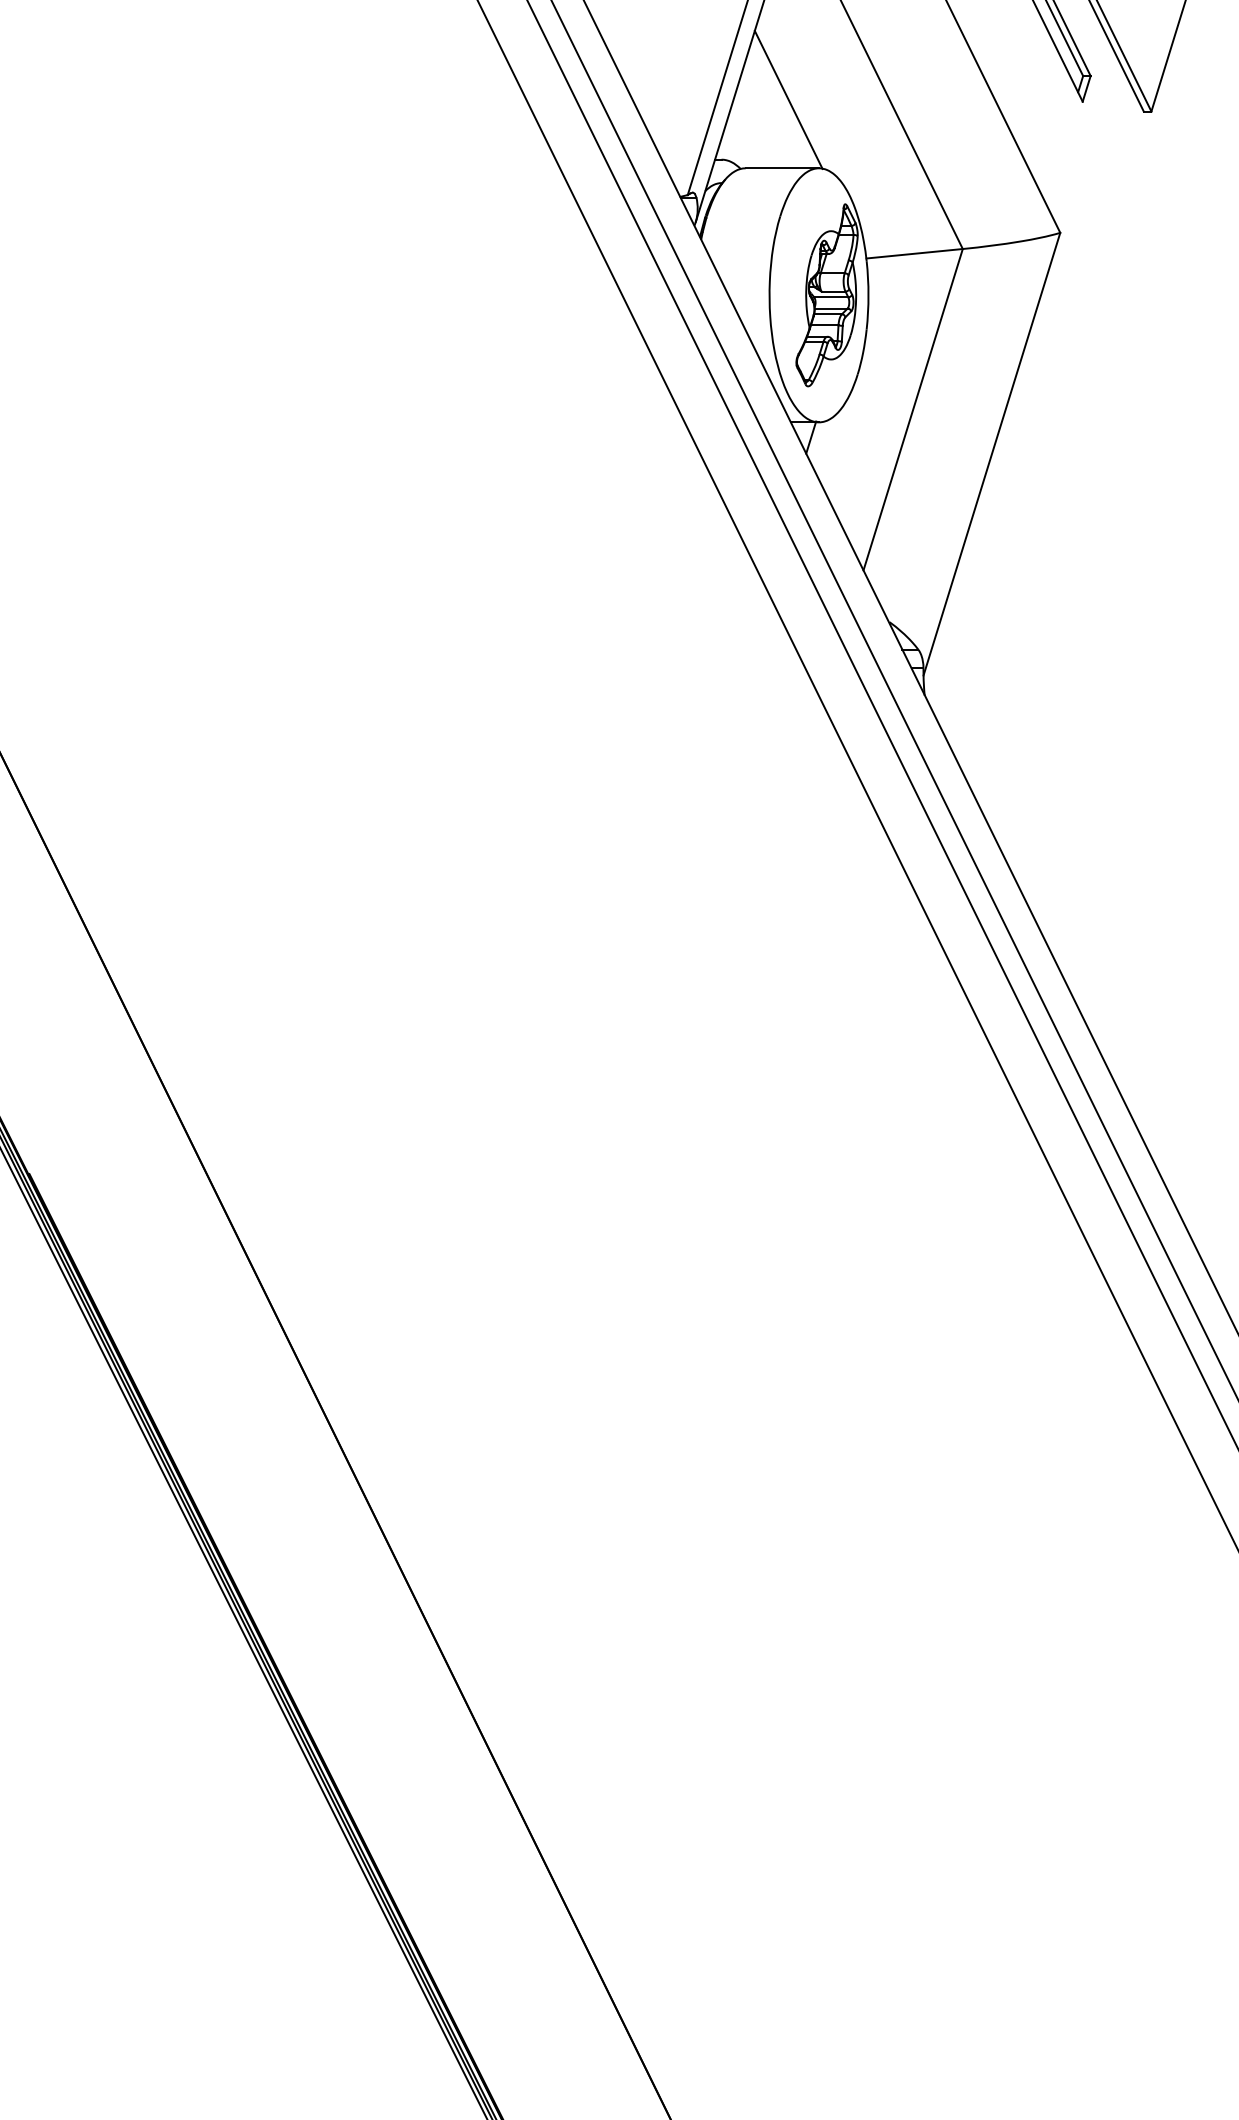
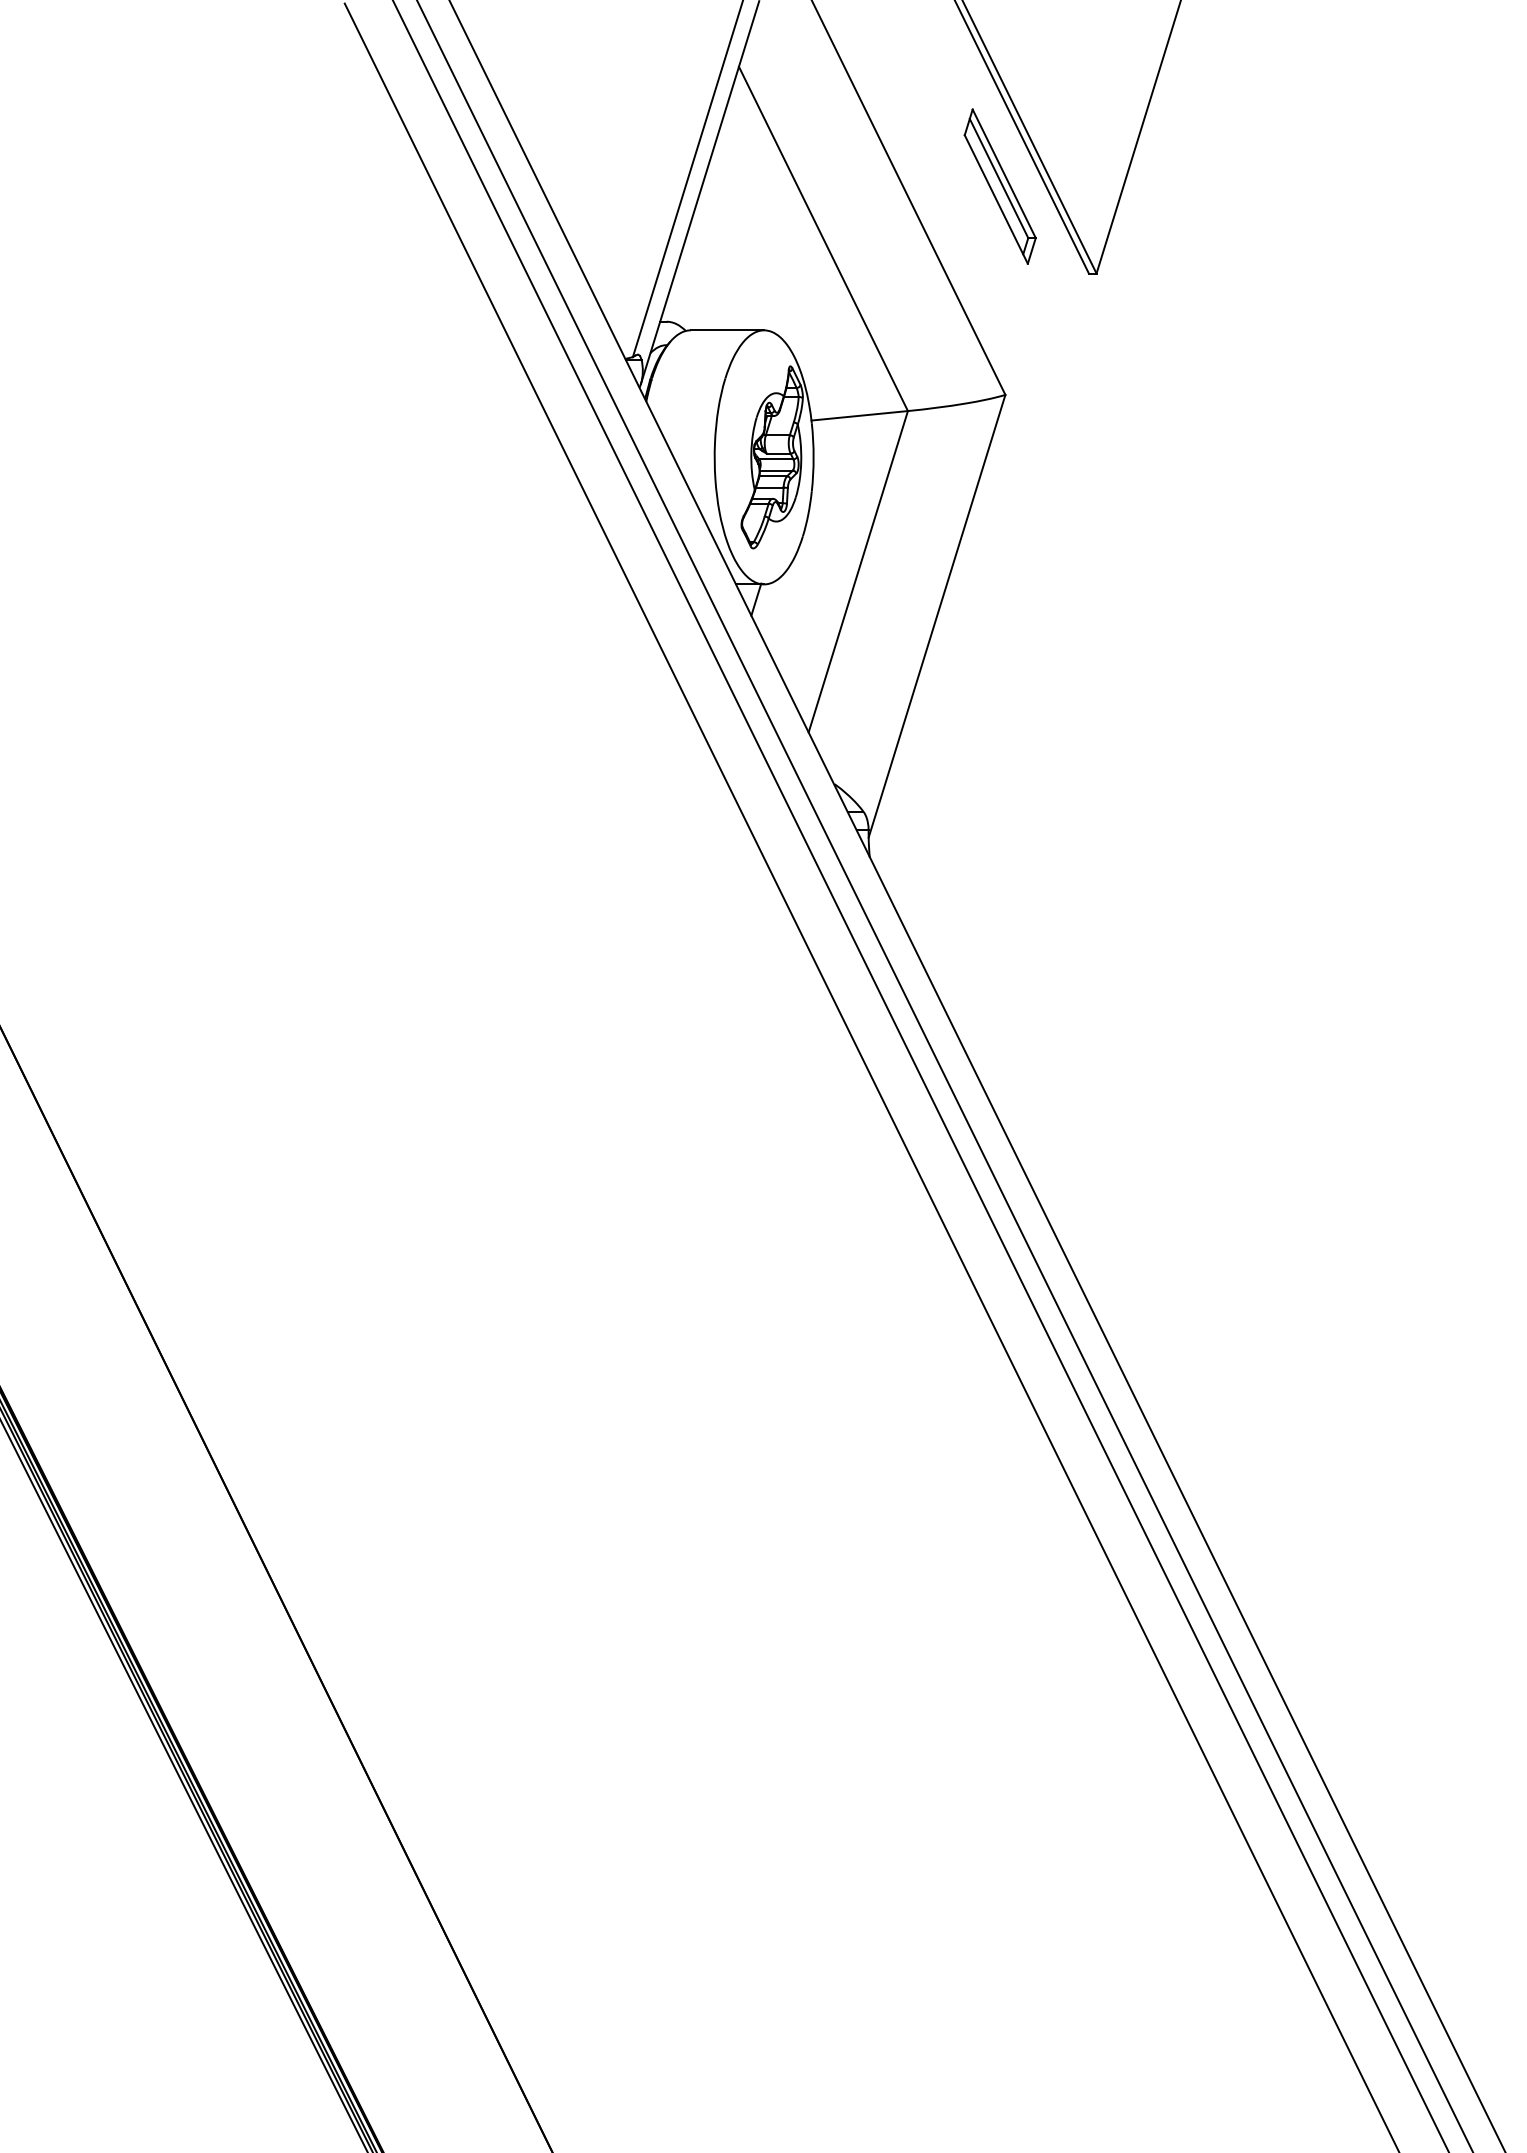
line: (788, 99) -> (733, 261), removed

